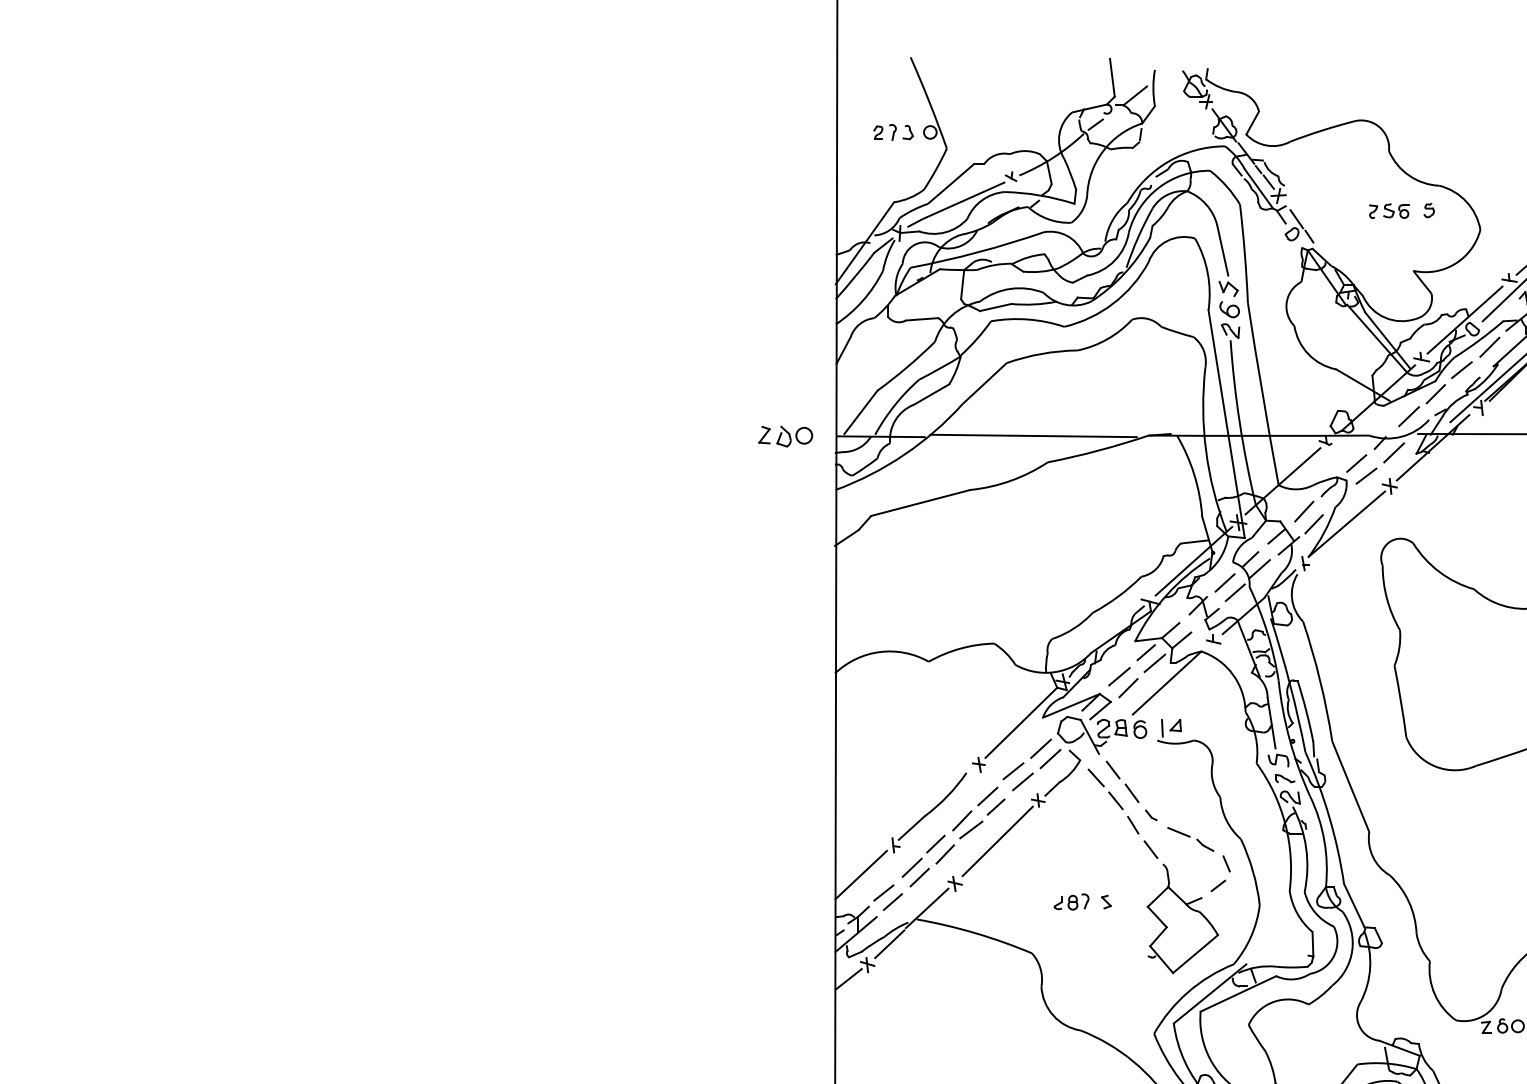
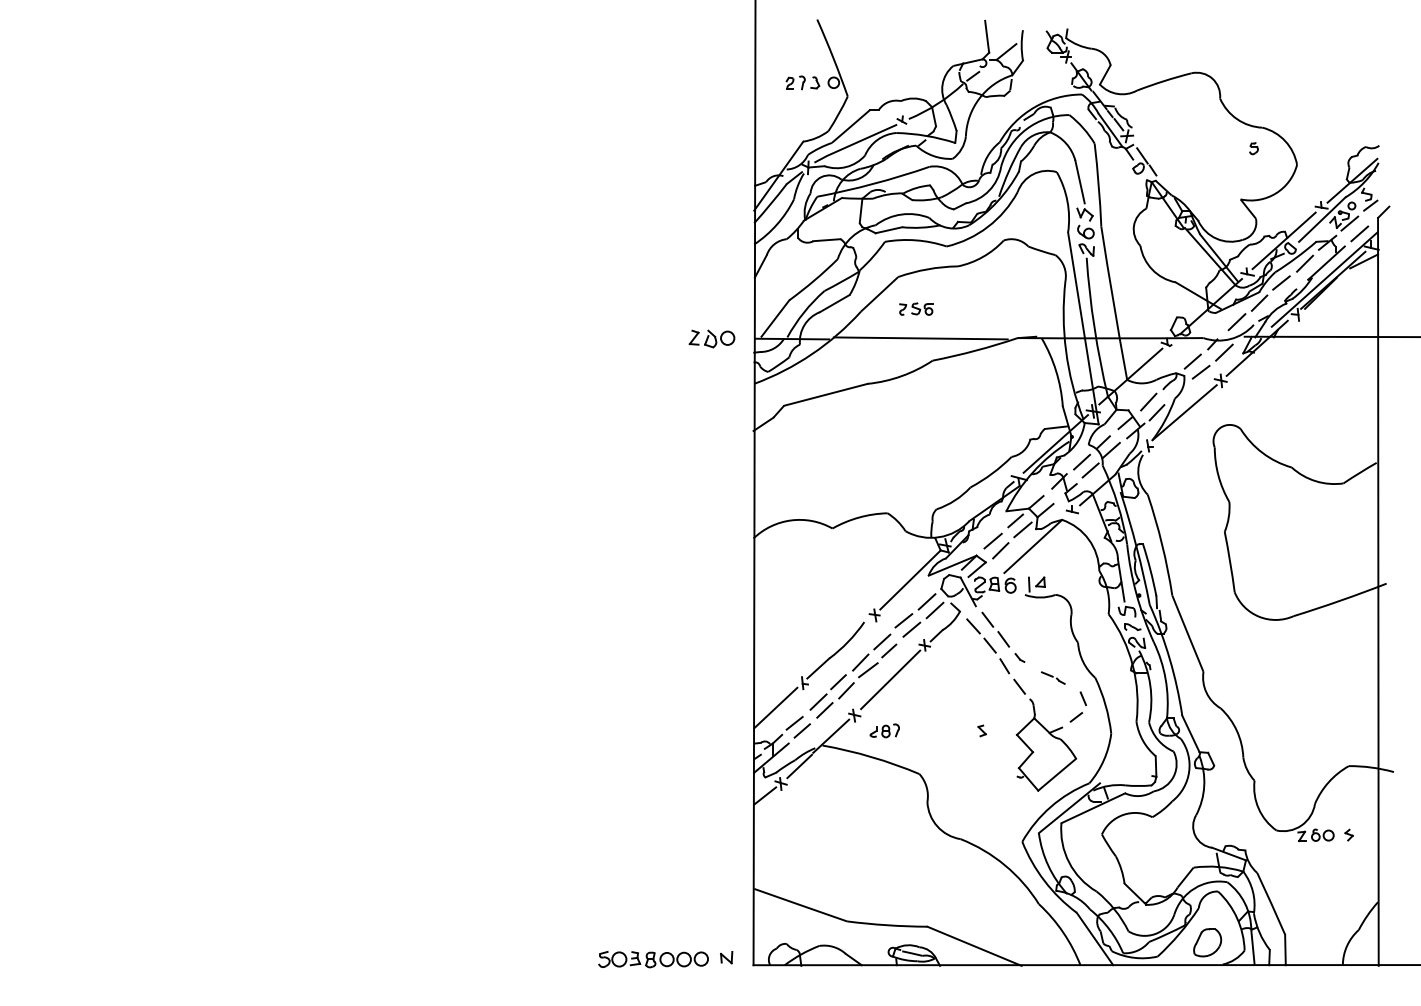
part: (1389, 210) -> (916, 308), moved
part: (1191, 838) -> (1053, 677), size x0.6
part: (1071, 901) -> (884, 730), moved

